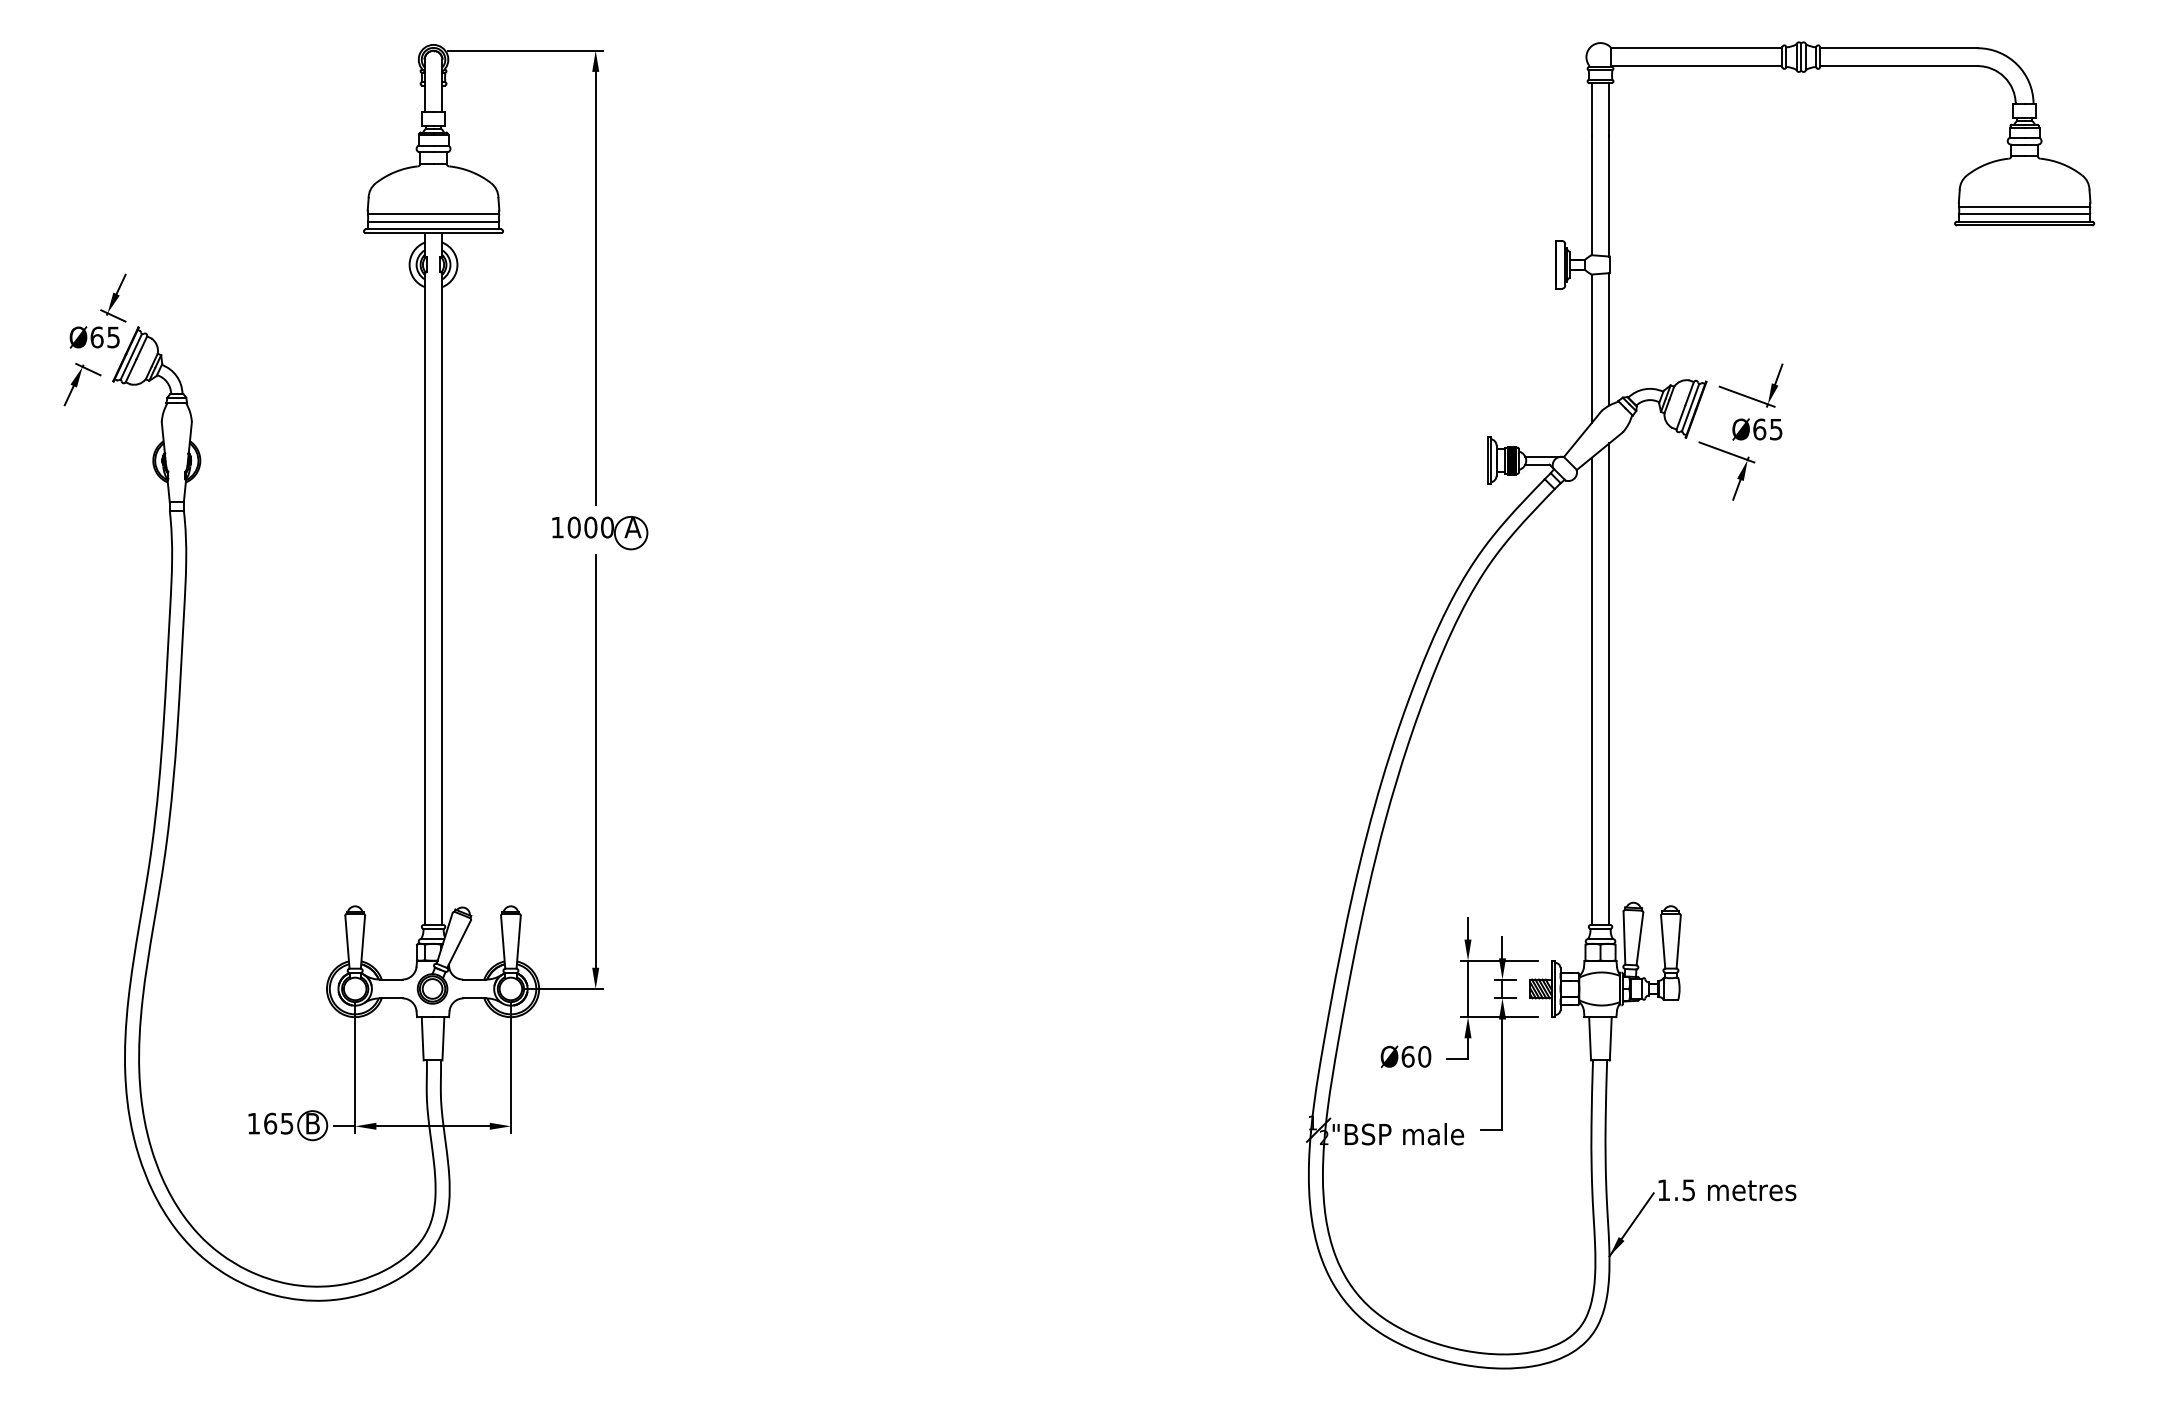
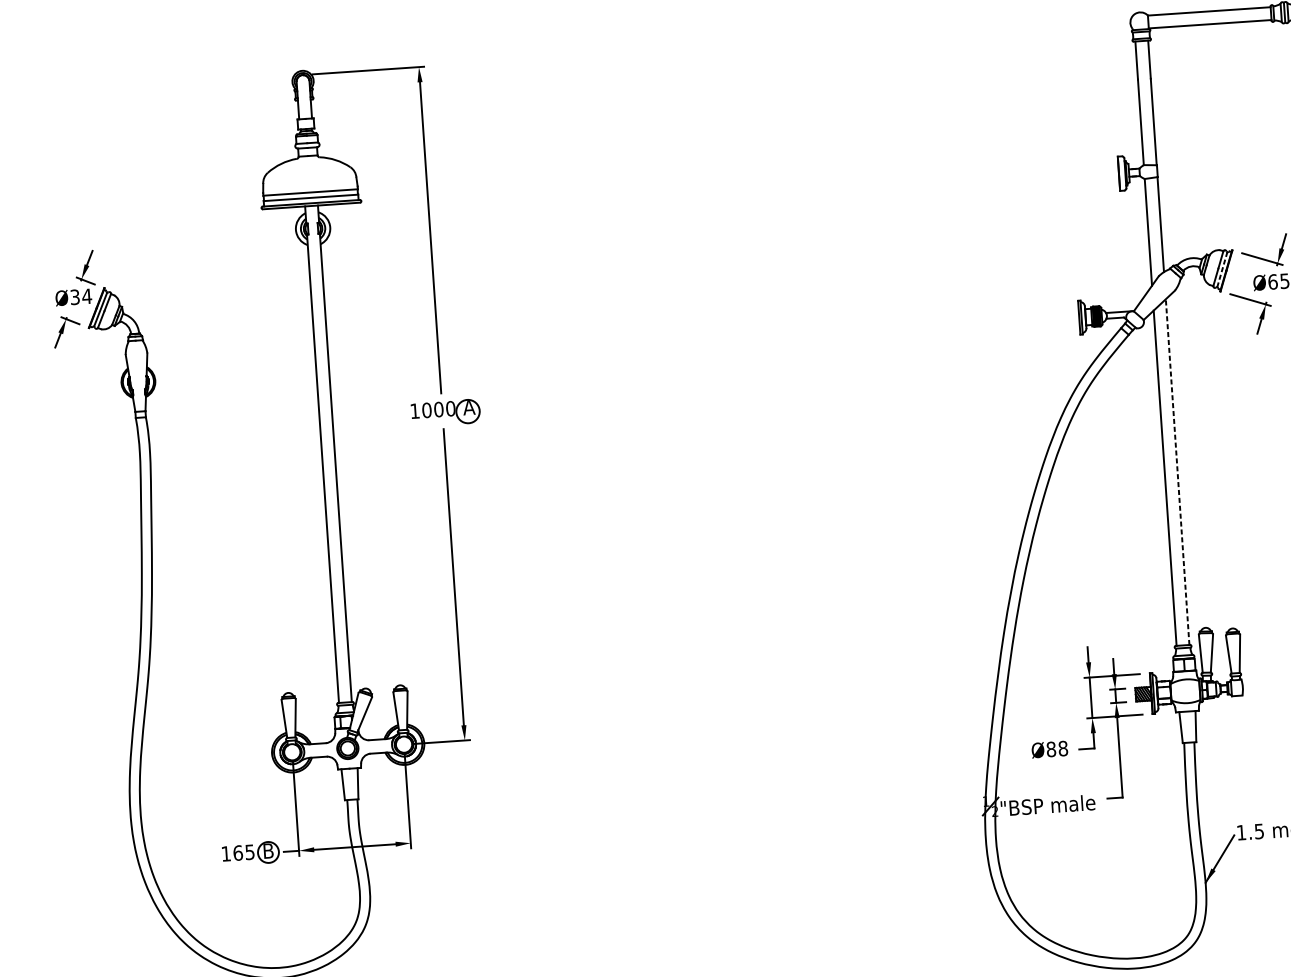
text: (105, 337) -> (81, 296), Ø65 -> Ø34
line: (1690, 407) -> (1222, 269), solid -> dashed
line: (1609, 684) -> (1177, 472), solid -> dashed
text: (1416, 1056) -> (1057, 748), Ø60 -> Ø88

